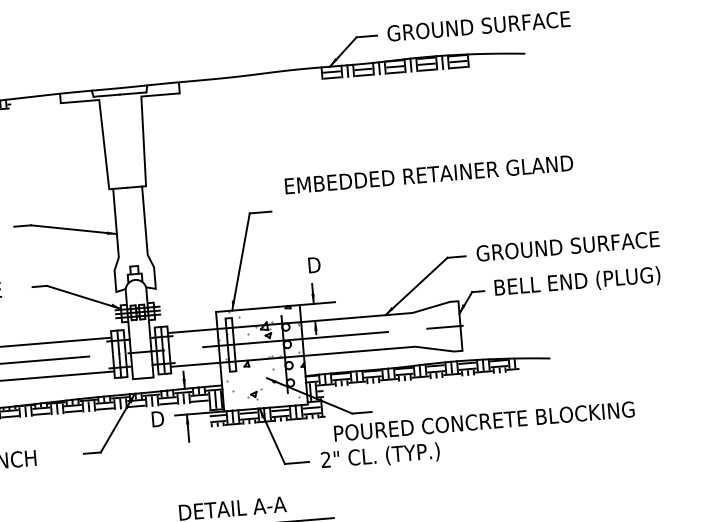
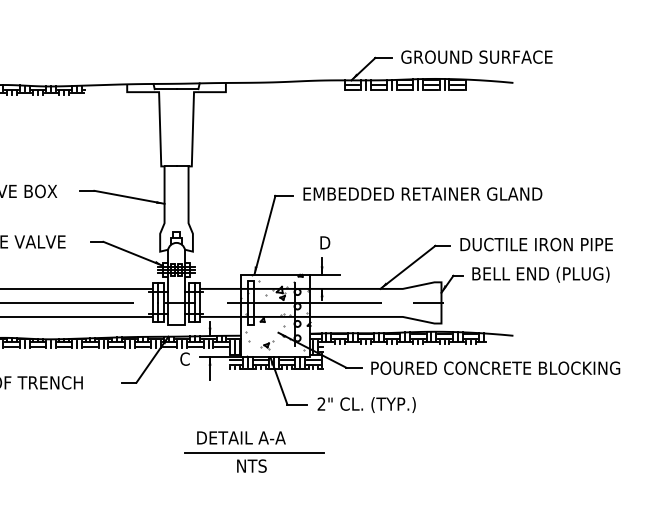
text: (428, 174) -> (422, 193), moved
text: (567, 246) -> (535, 244), GROUND SURFACE -> DUCTILE IRON PIPE
text: (157, 418) -> (185, 358), D -> C
text: (484, 420) -> (495, 367), moved

